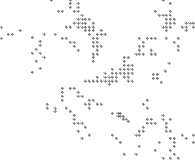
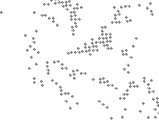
part: (38, 53) -> (33, 49), moved
part: (161, 72) -> (130, 47), moved
part: (120, 117) -> (104, 83), size x1.43

